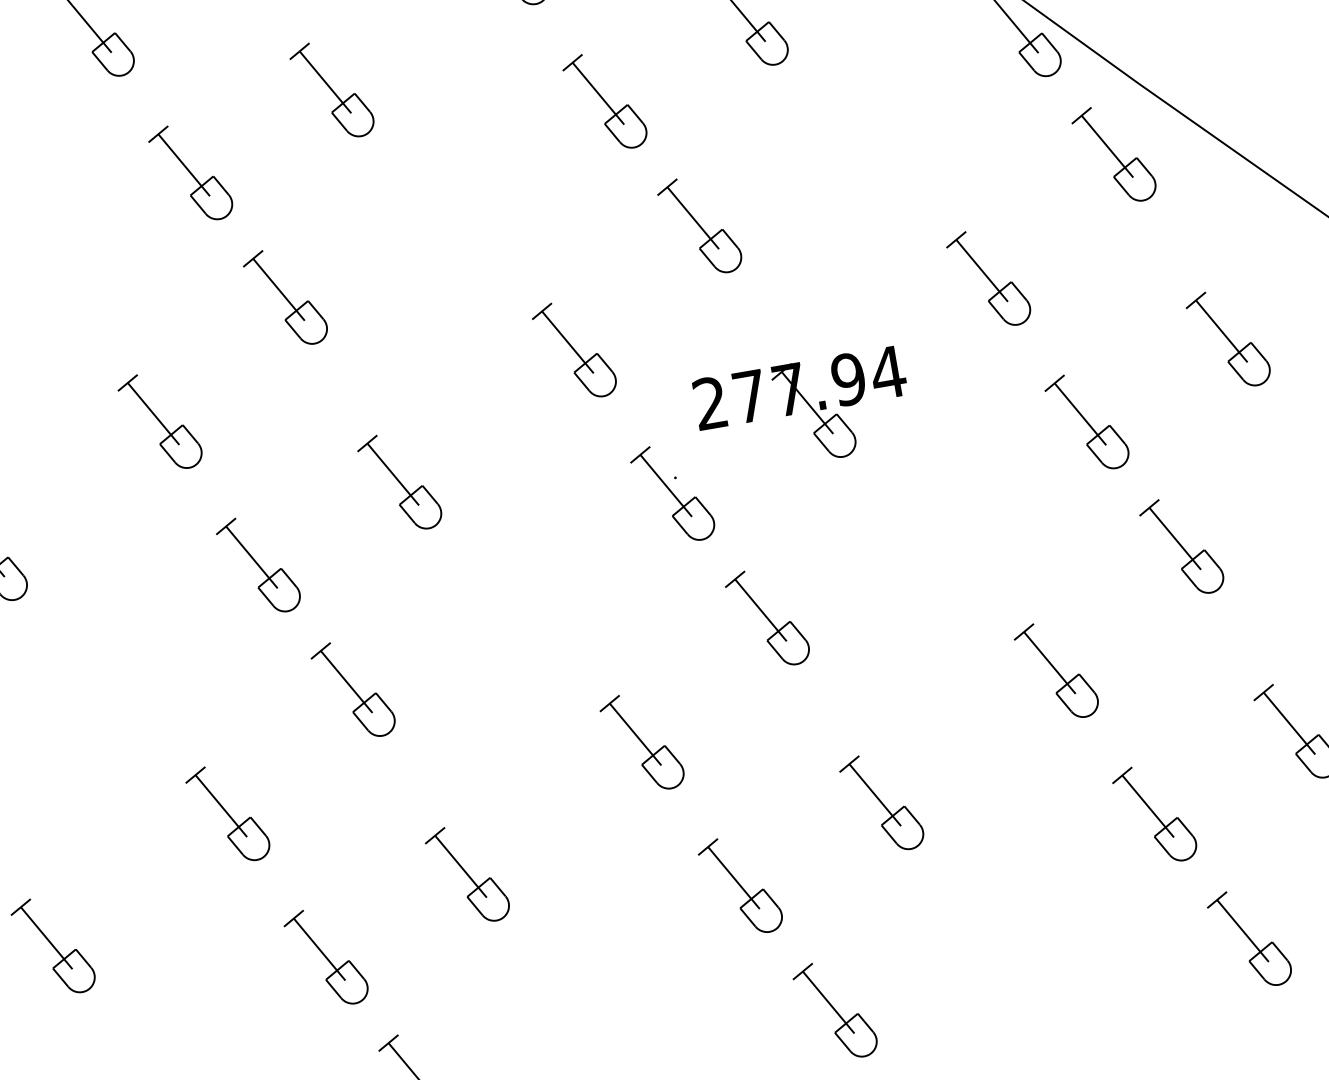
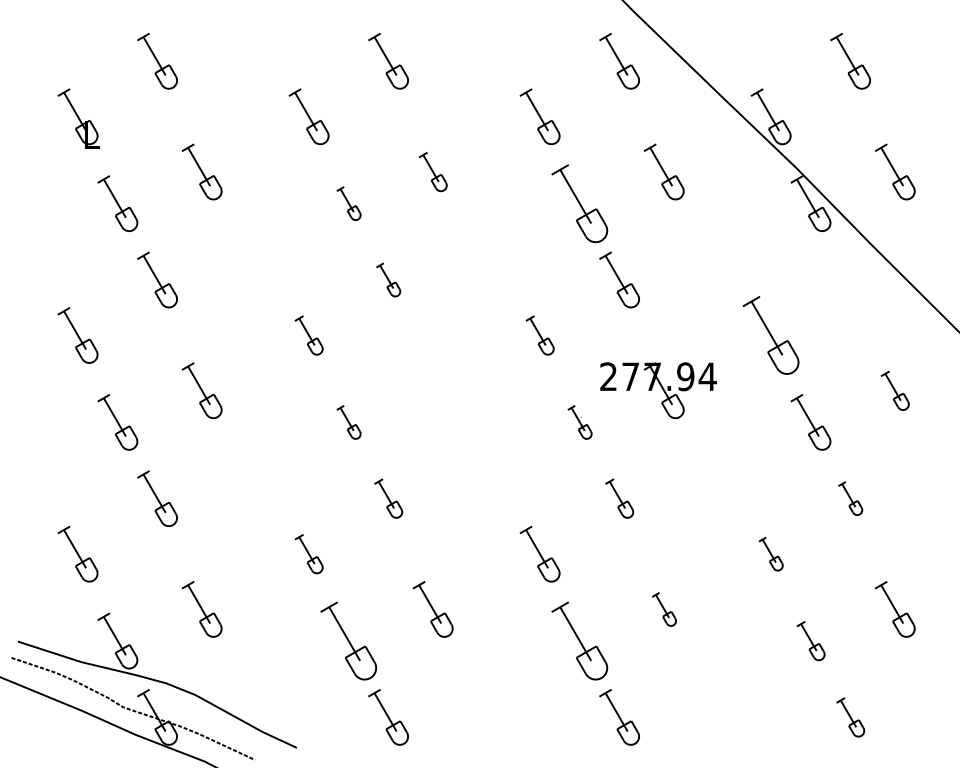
part: (331, 89) -> (432, 171), size x0.7
part: (604, 101) -> (579, 203), size x1.4
part: (1113, 153) -> (850, 279), removed
part: (190, 173) -> (348, 203), size x0.6
part: (987, 279) -> (770, 335), size x1.4
part: (285, 297) -> (388, 279), size x0.6
part: (1227, 339) -> (894, 390), size x0.7
part: (573, 350) -> (539, 335), size x0.7
part: (159, 422) -> (308, 335), size x0.7
part: (398, 482) -> (432, 390), removed
part: (672, 494) -> (579, 422), size x0.6
part: (1181, 546) -> (850, 498), size x0.6
part: (258, 565) -> (348, 422), size x0.6
part: (767, 618) -> (619, 498), size x0.7
part: (1055, 670) -> (770, 553), size x0.6
part: (353, 689) -> (388, 498), size x0.7
part: (882, 803) -> (664, 609), size x0.6
part: (226, 813) -> (308, 553), size x0.7
part: (1154, 813) -> (810, 640), size x0.7
part: (739, 885) -> (579, 640), size x1.4
part: (1249, 939) -> (850, 717), size x0.7
part: (325, 956) -> (348, 640), size x1.4

